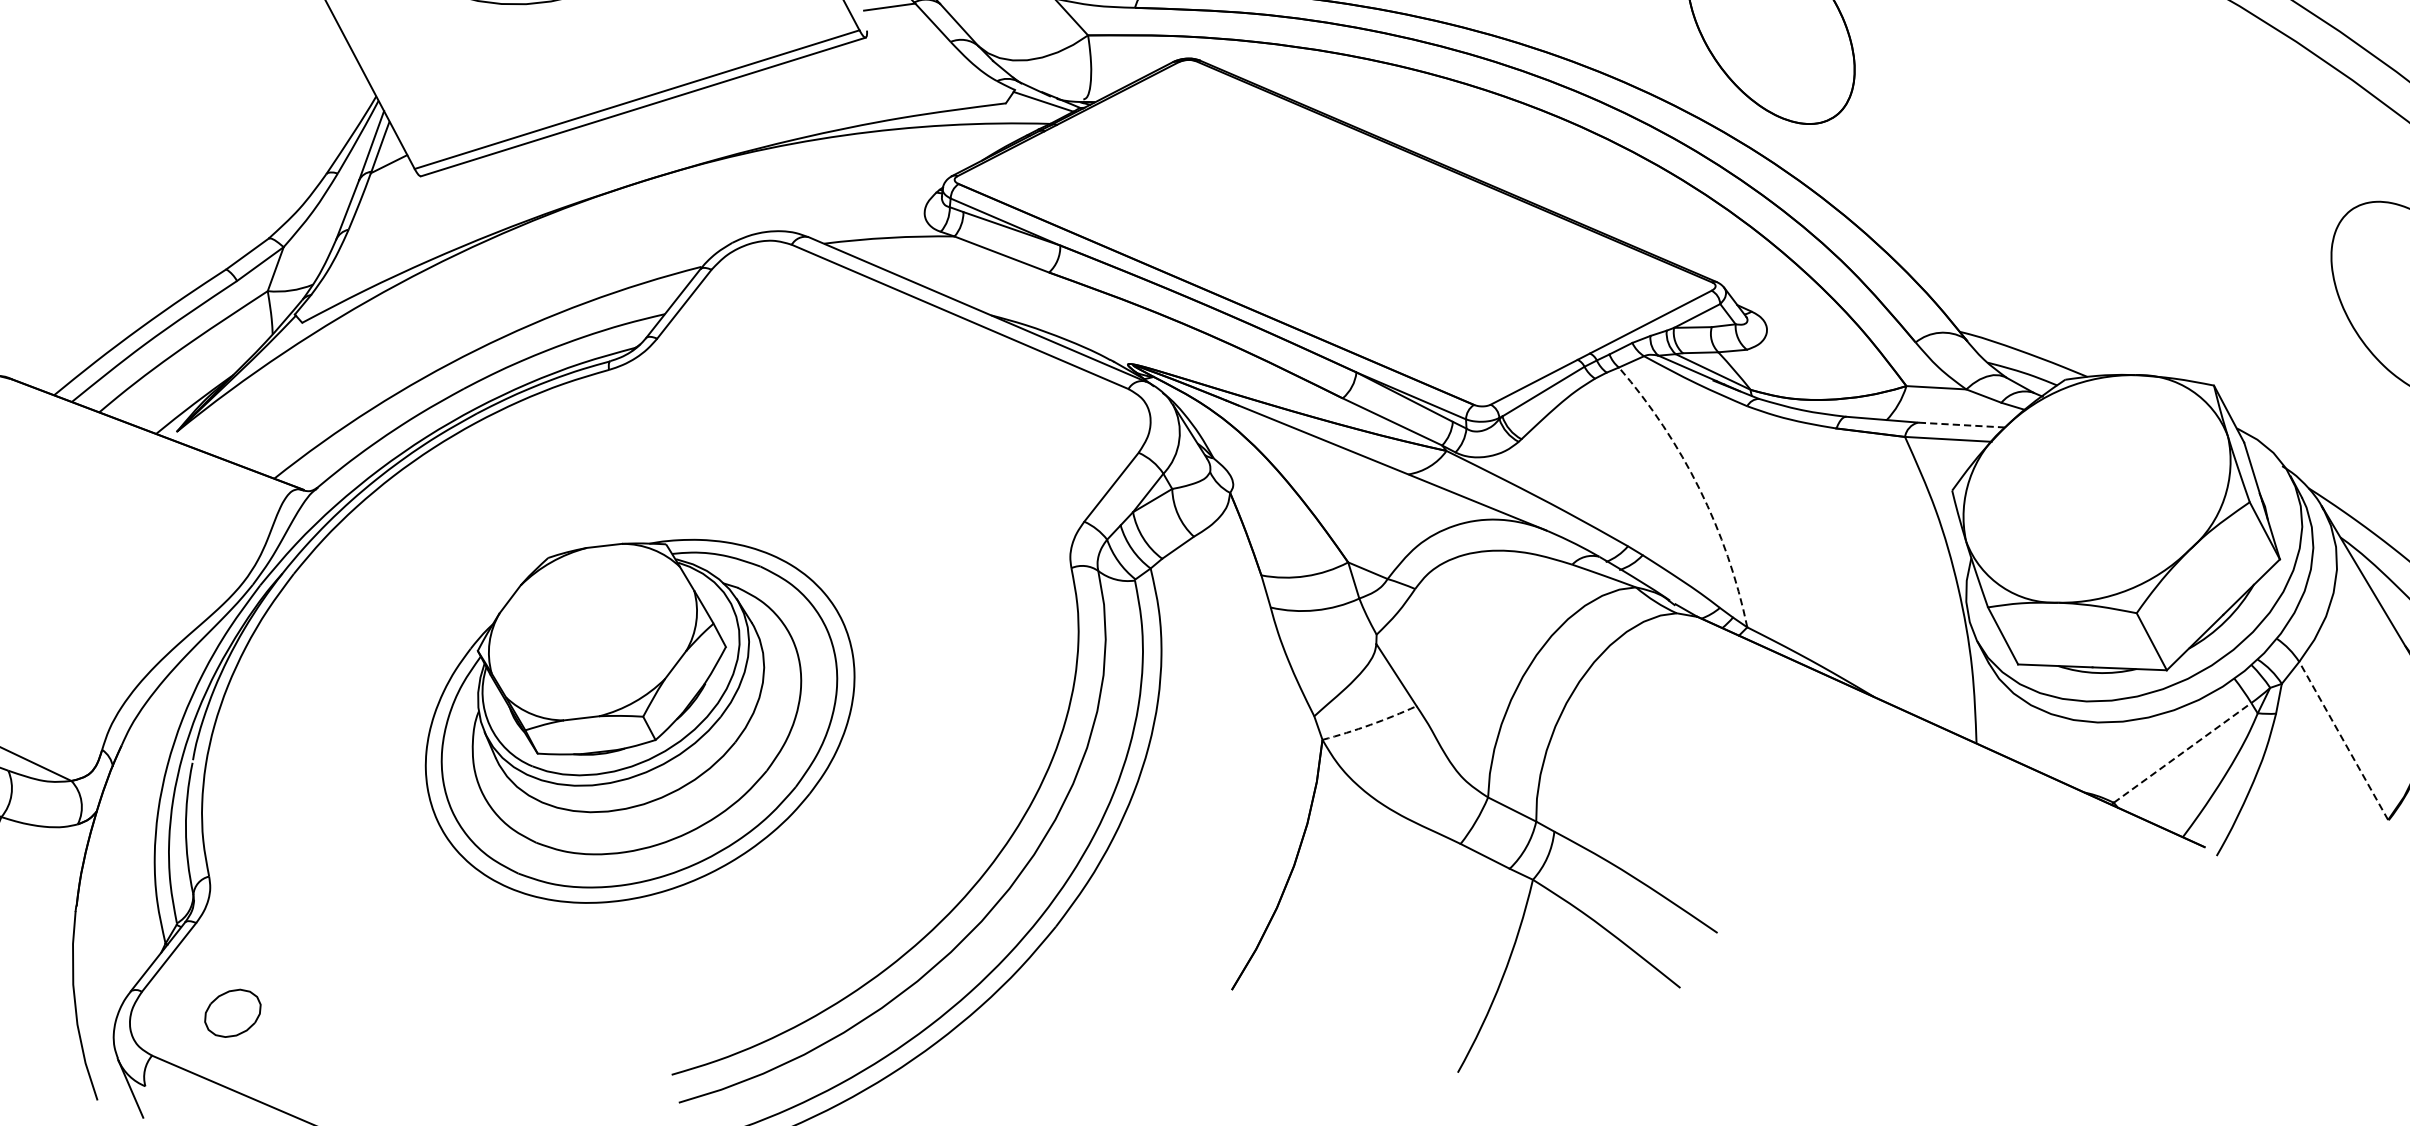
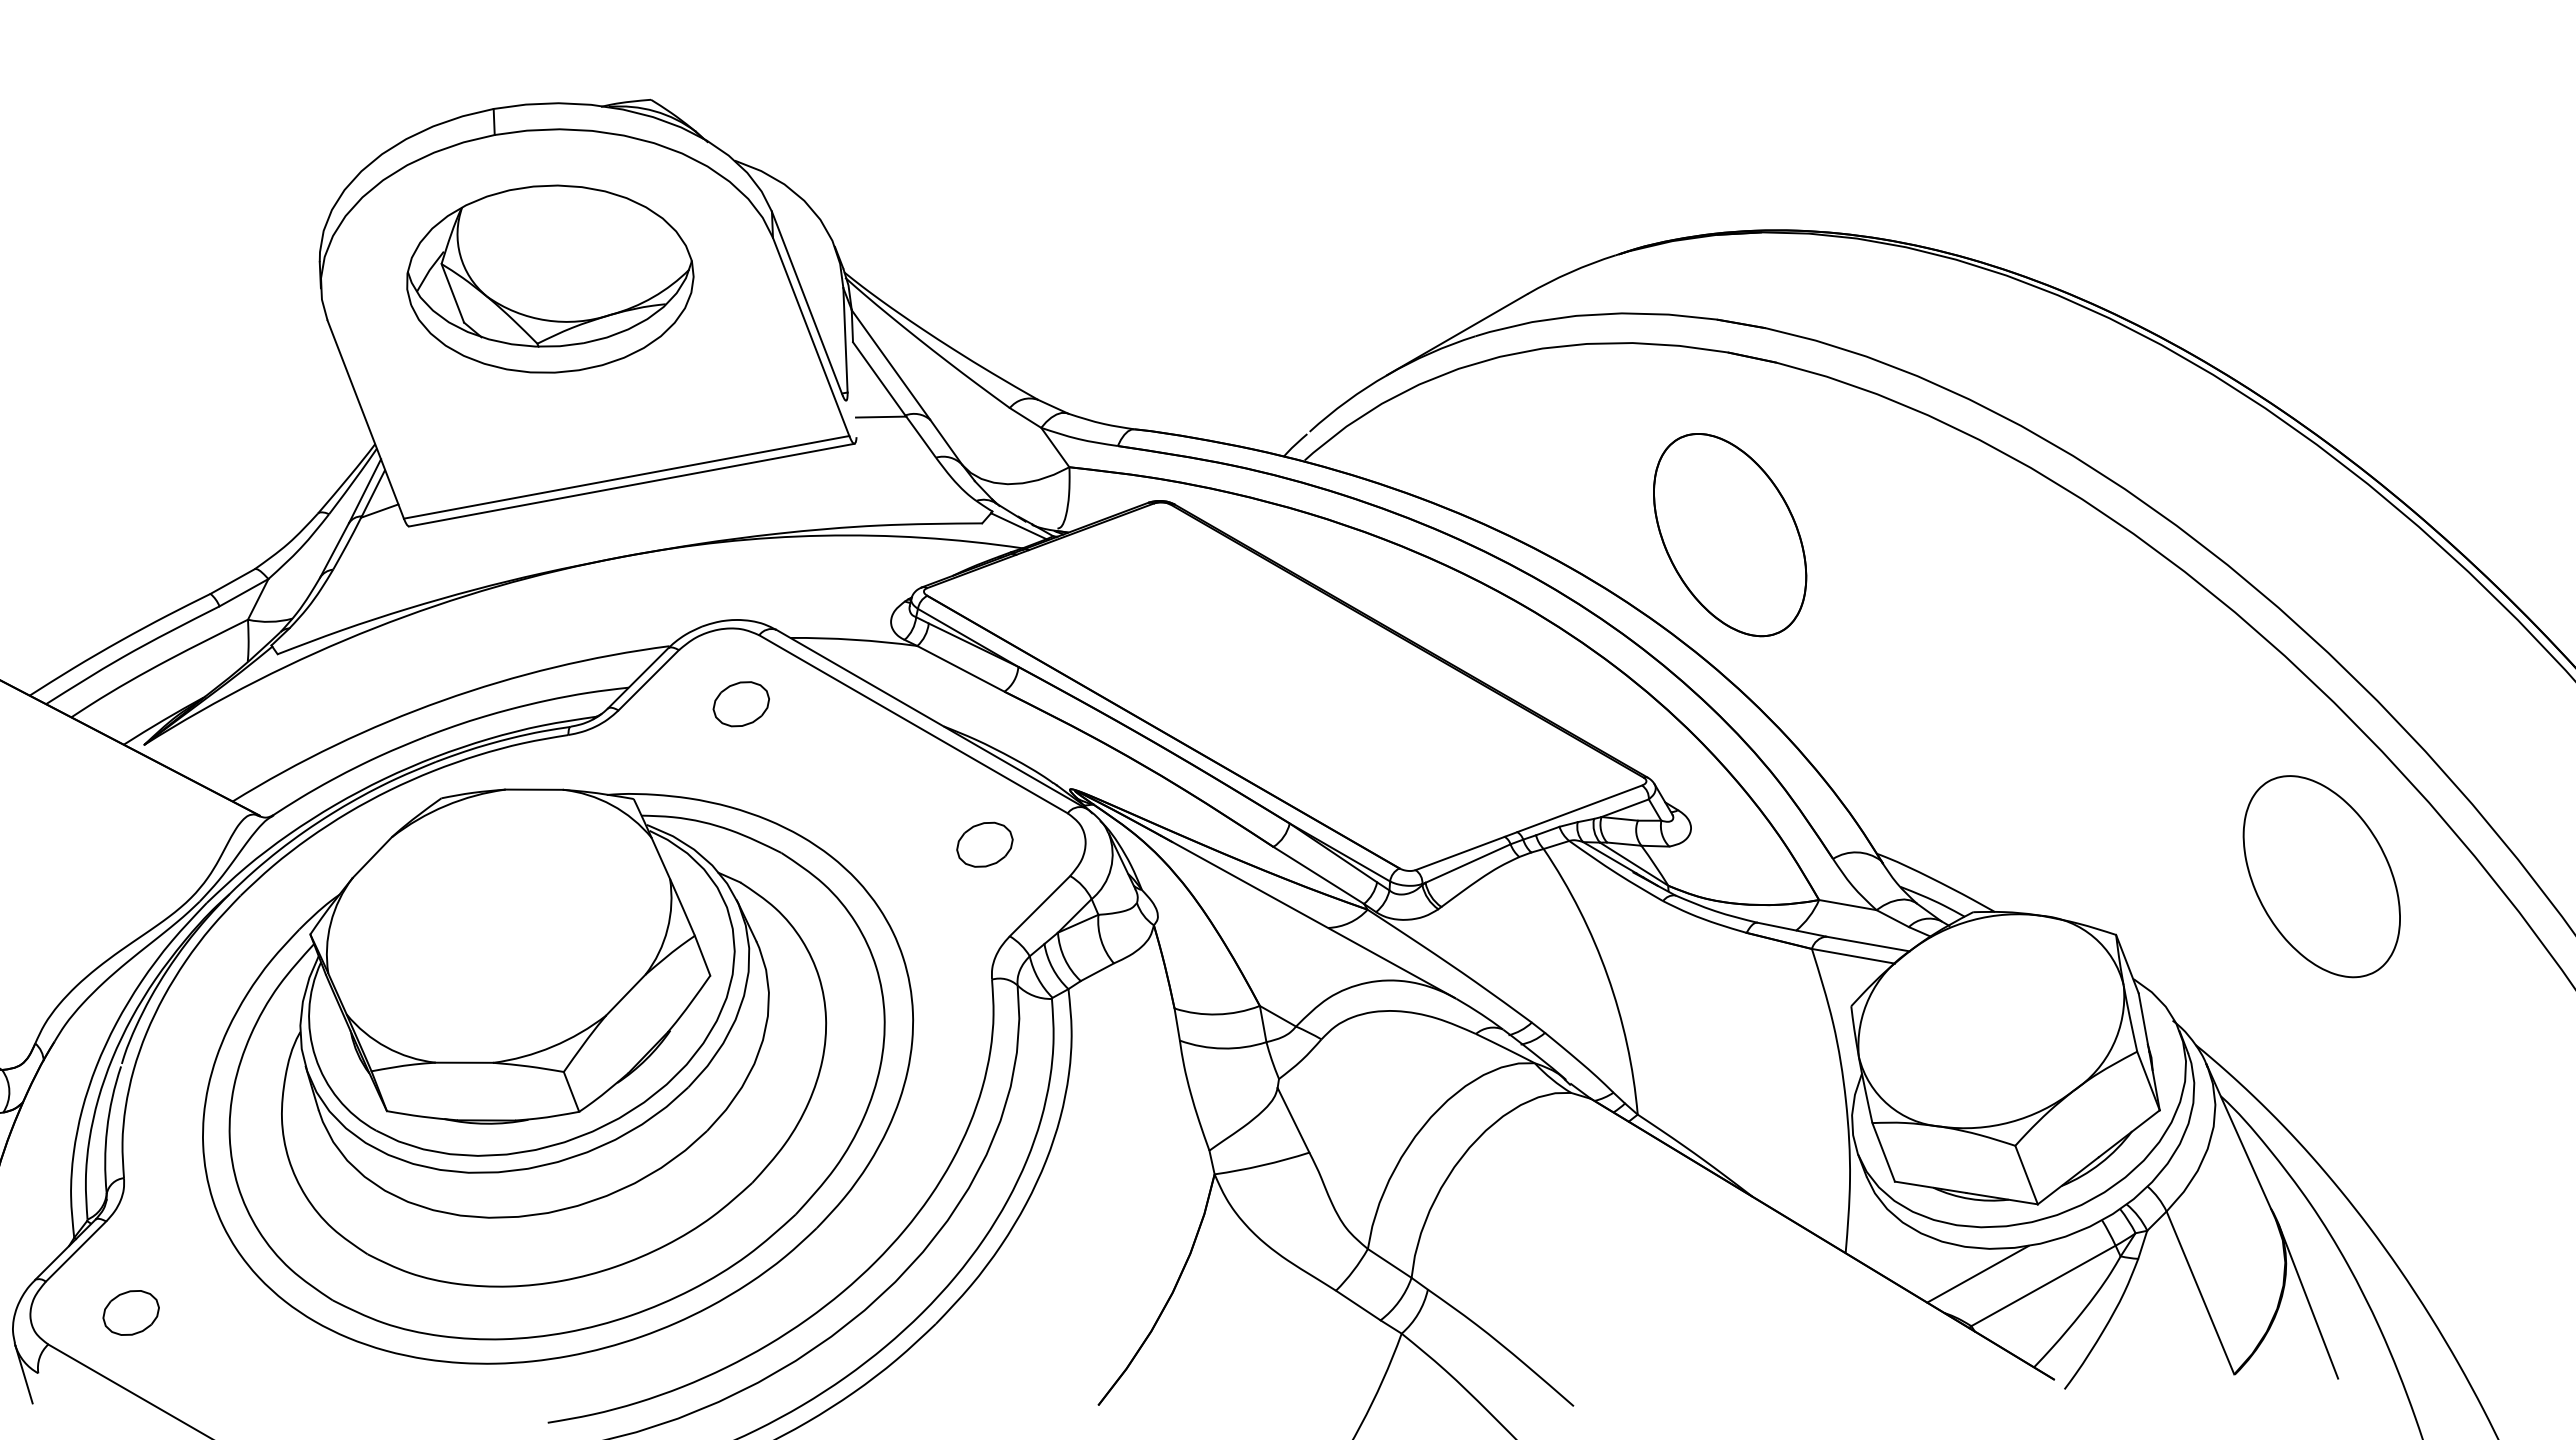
part: (781, 317) -> (740, 704), added
line: (1961, 424) -> (1867, 943), dashed -> solid
part: (1047, 431) -> (984, 844), added
arc: (1699, 488) -> (1607, 975), dashed -> solid
part: (639, 719) -> (557, 1076), size x1.67
arc: (1370, 725) -> (1262, 1165), dashed -> solid
line: (2343, 740) -> (2200, 1292), dashed -> solid
line: (2113, 749) -> (1977, 1274), added
line: (2182, 752) -> (2043, 1285), dashed -> solid

